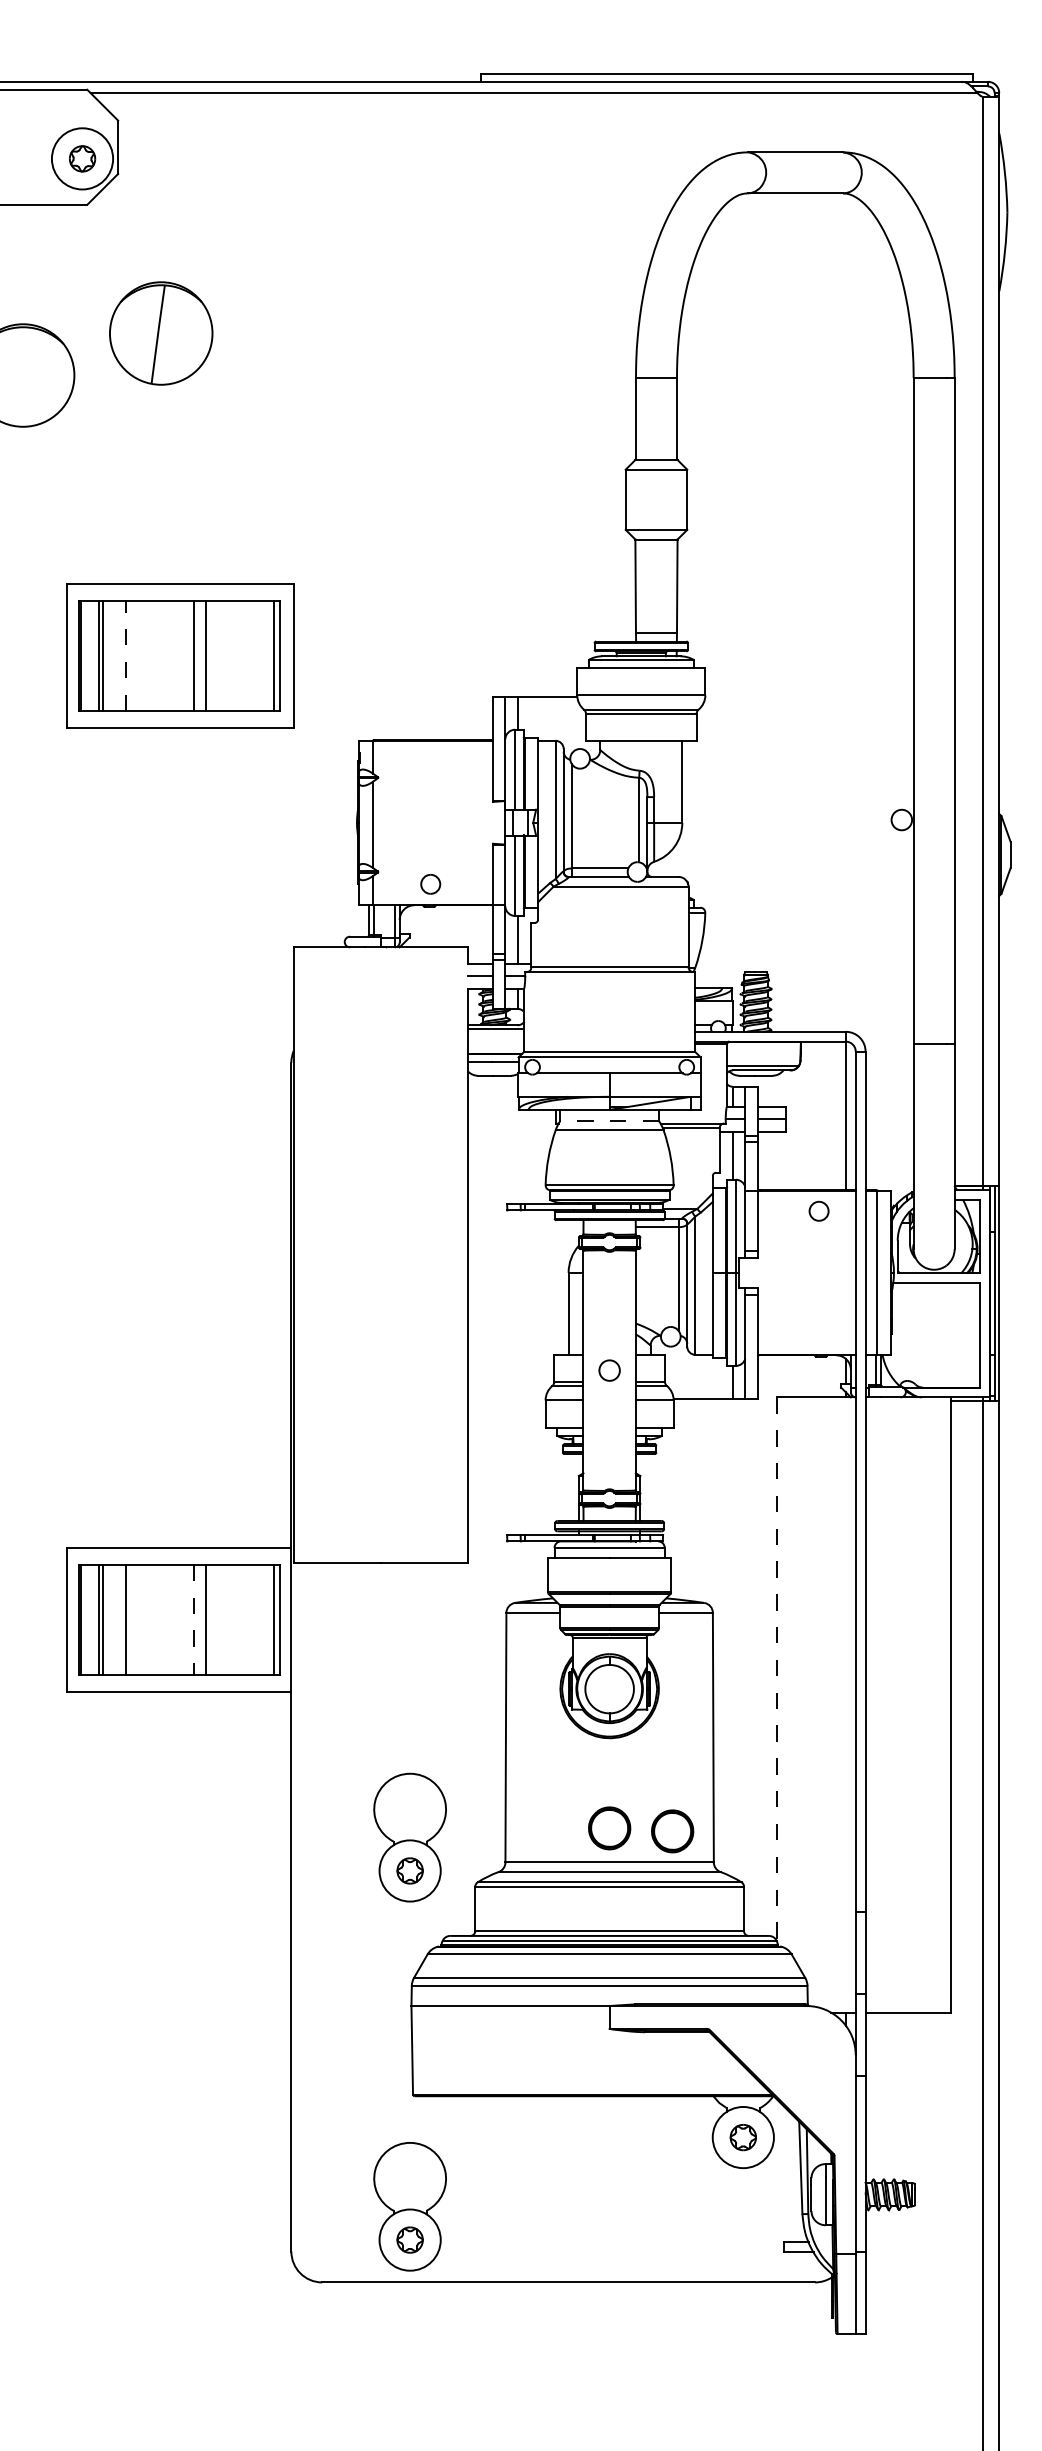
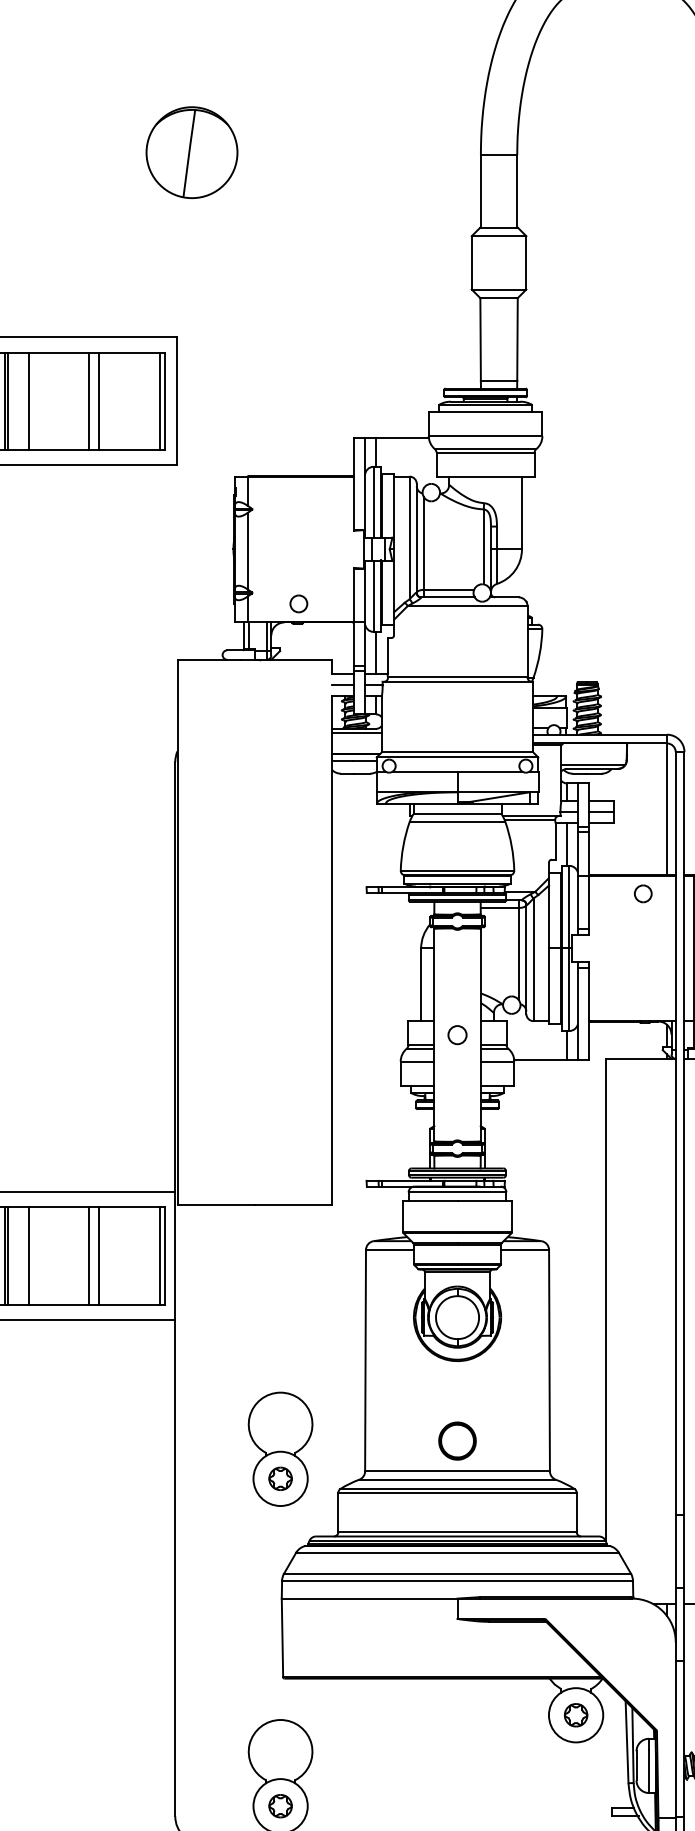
part: (161, 333) -> (192, 152), moved
line: (126, 655) -> (29, 400), dashed -> solid
line: (609, 1121) -> (457, 814), dashed -> solid
line: (194, 1619) -> (89, 1255), dashed -> solid
line: (776, 1669) -> (605, 1300), dashed -> solid
part: (672, 1831) -> (513, 1443), removed

